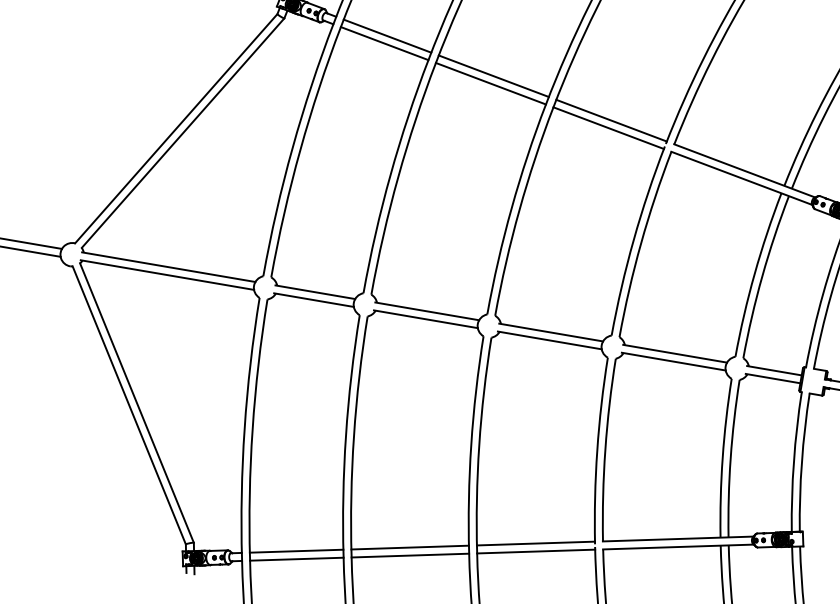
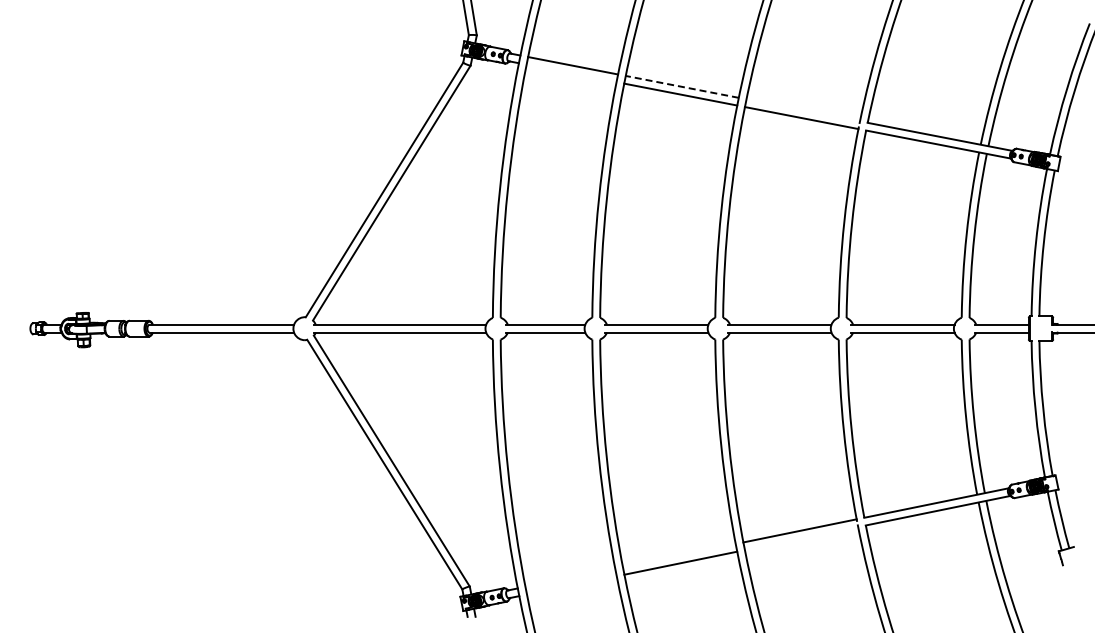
line: (384, 43) -> (571, 73), removed
line: (494, 75) -> (682, 86), solid -> dashed
line: (611, 120) -> (803, 110), removed
line: (409, 547) -> (678, 555), removed
line: (296, 550) -> (570, 577), removed
line: (536, 551) -> (801, 538), removed
line: (296, 559) -> (571, 585), removed

